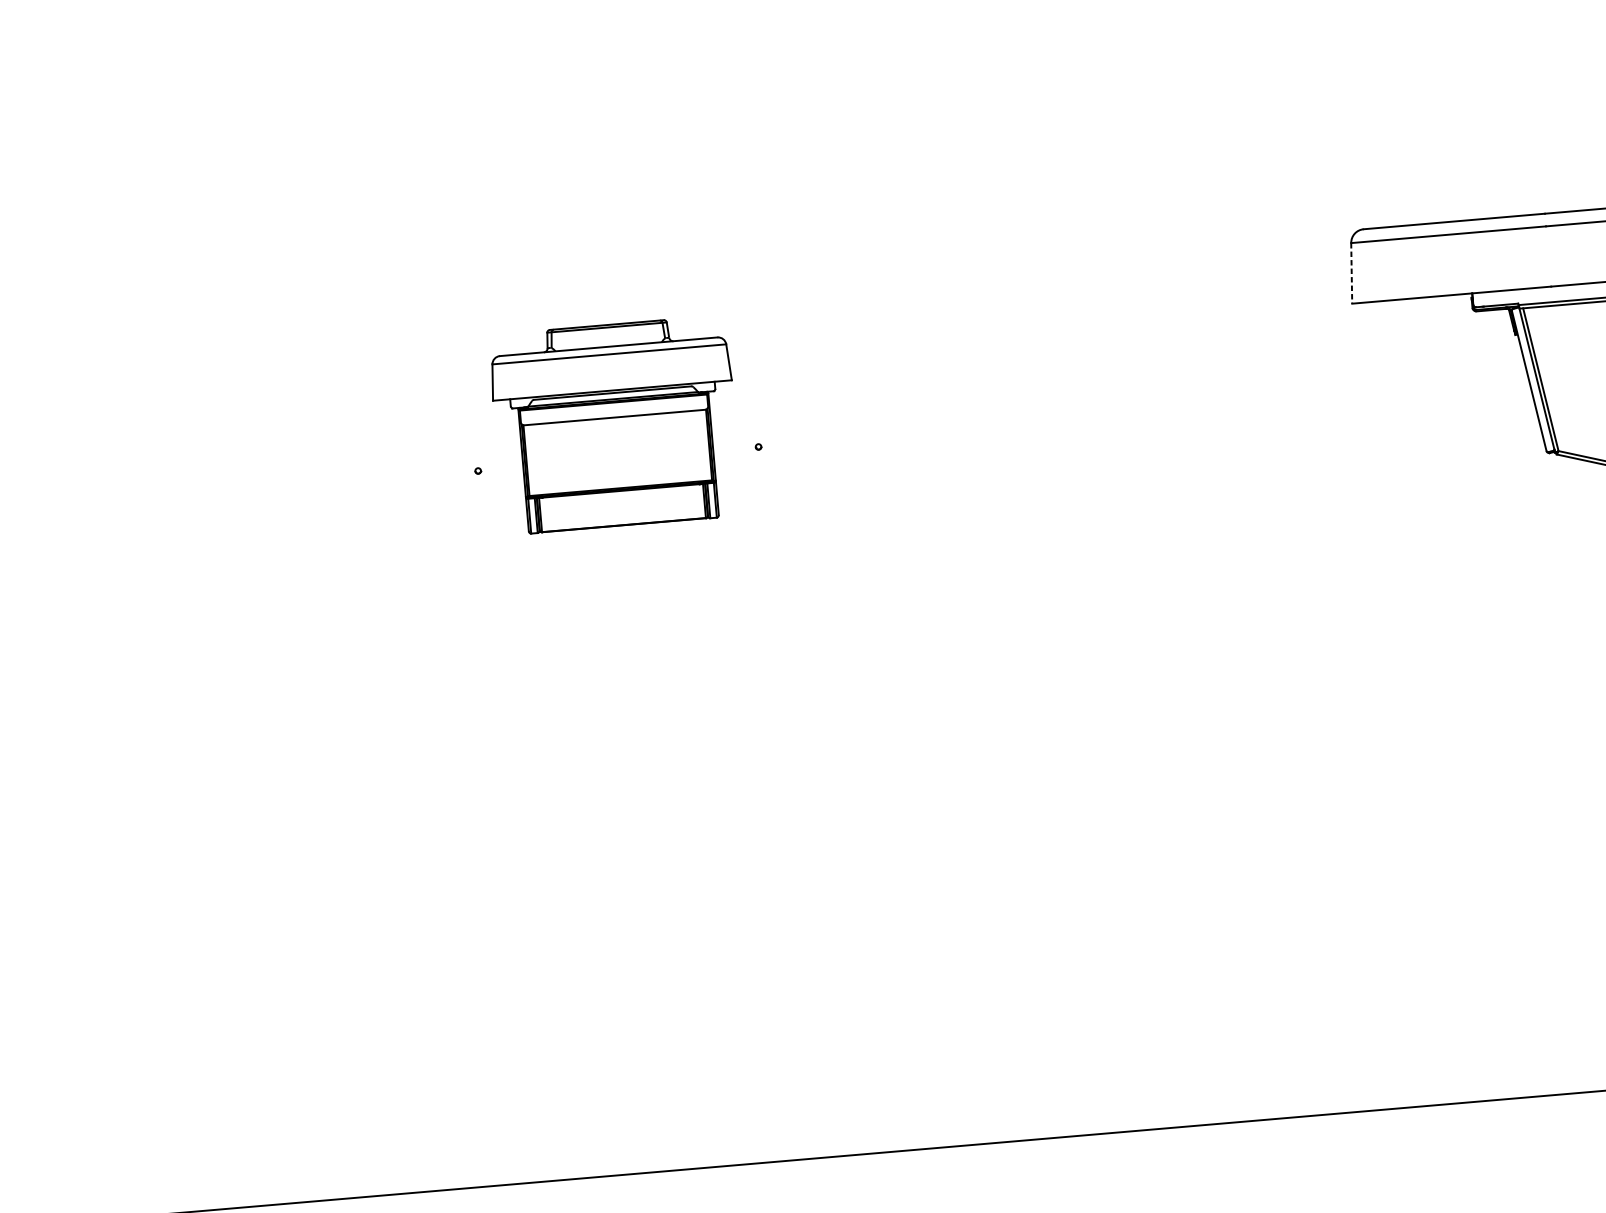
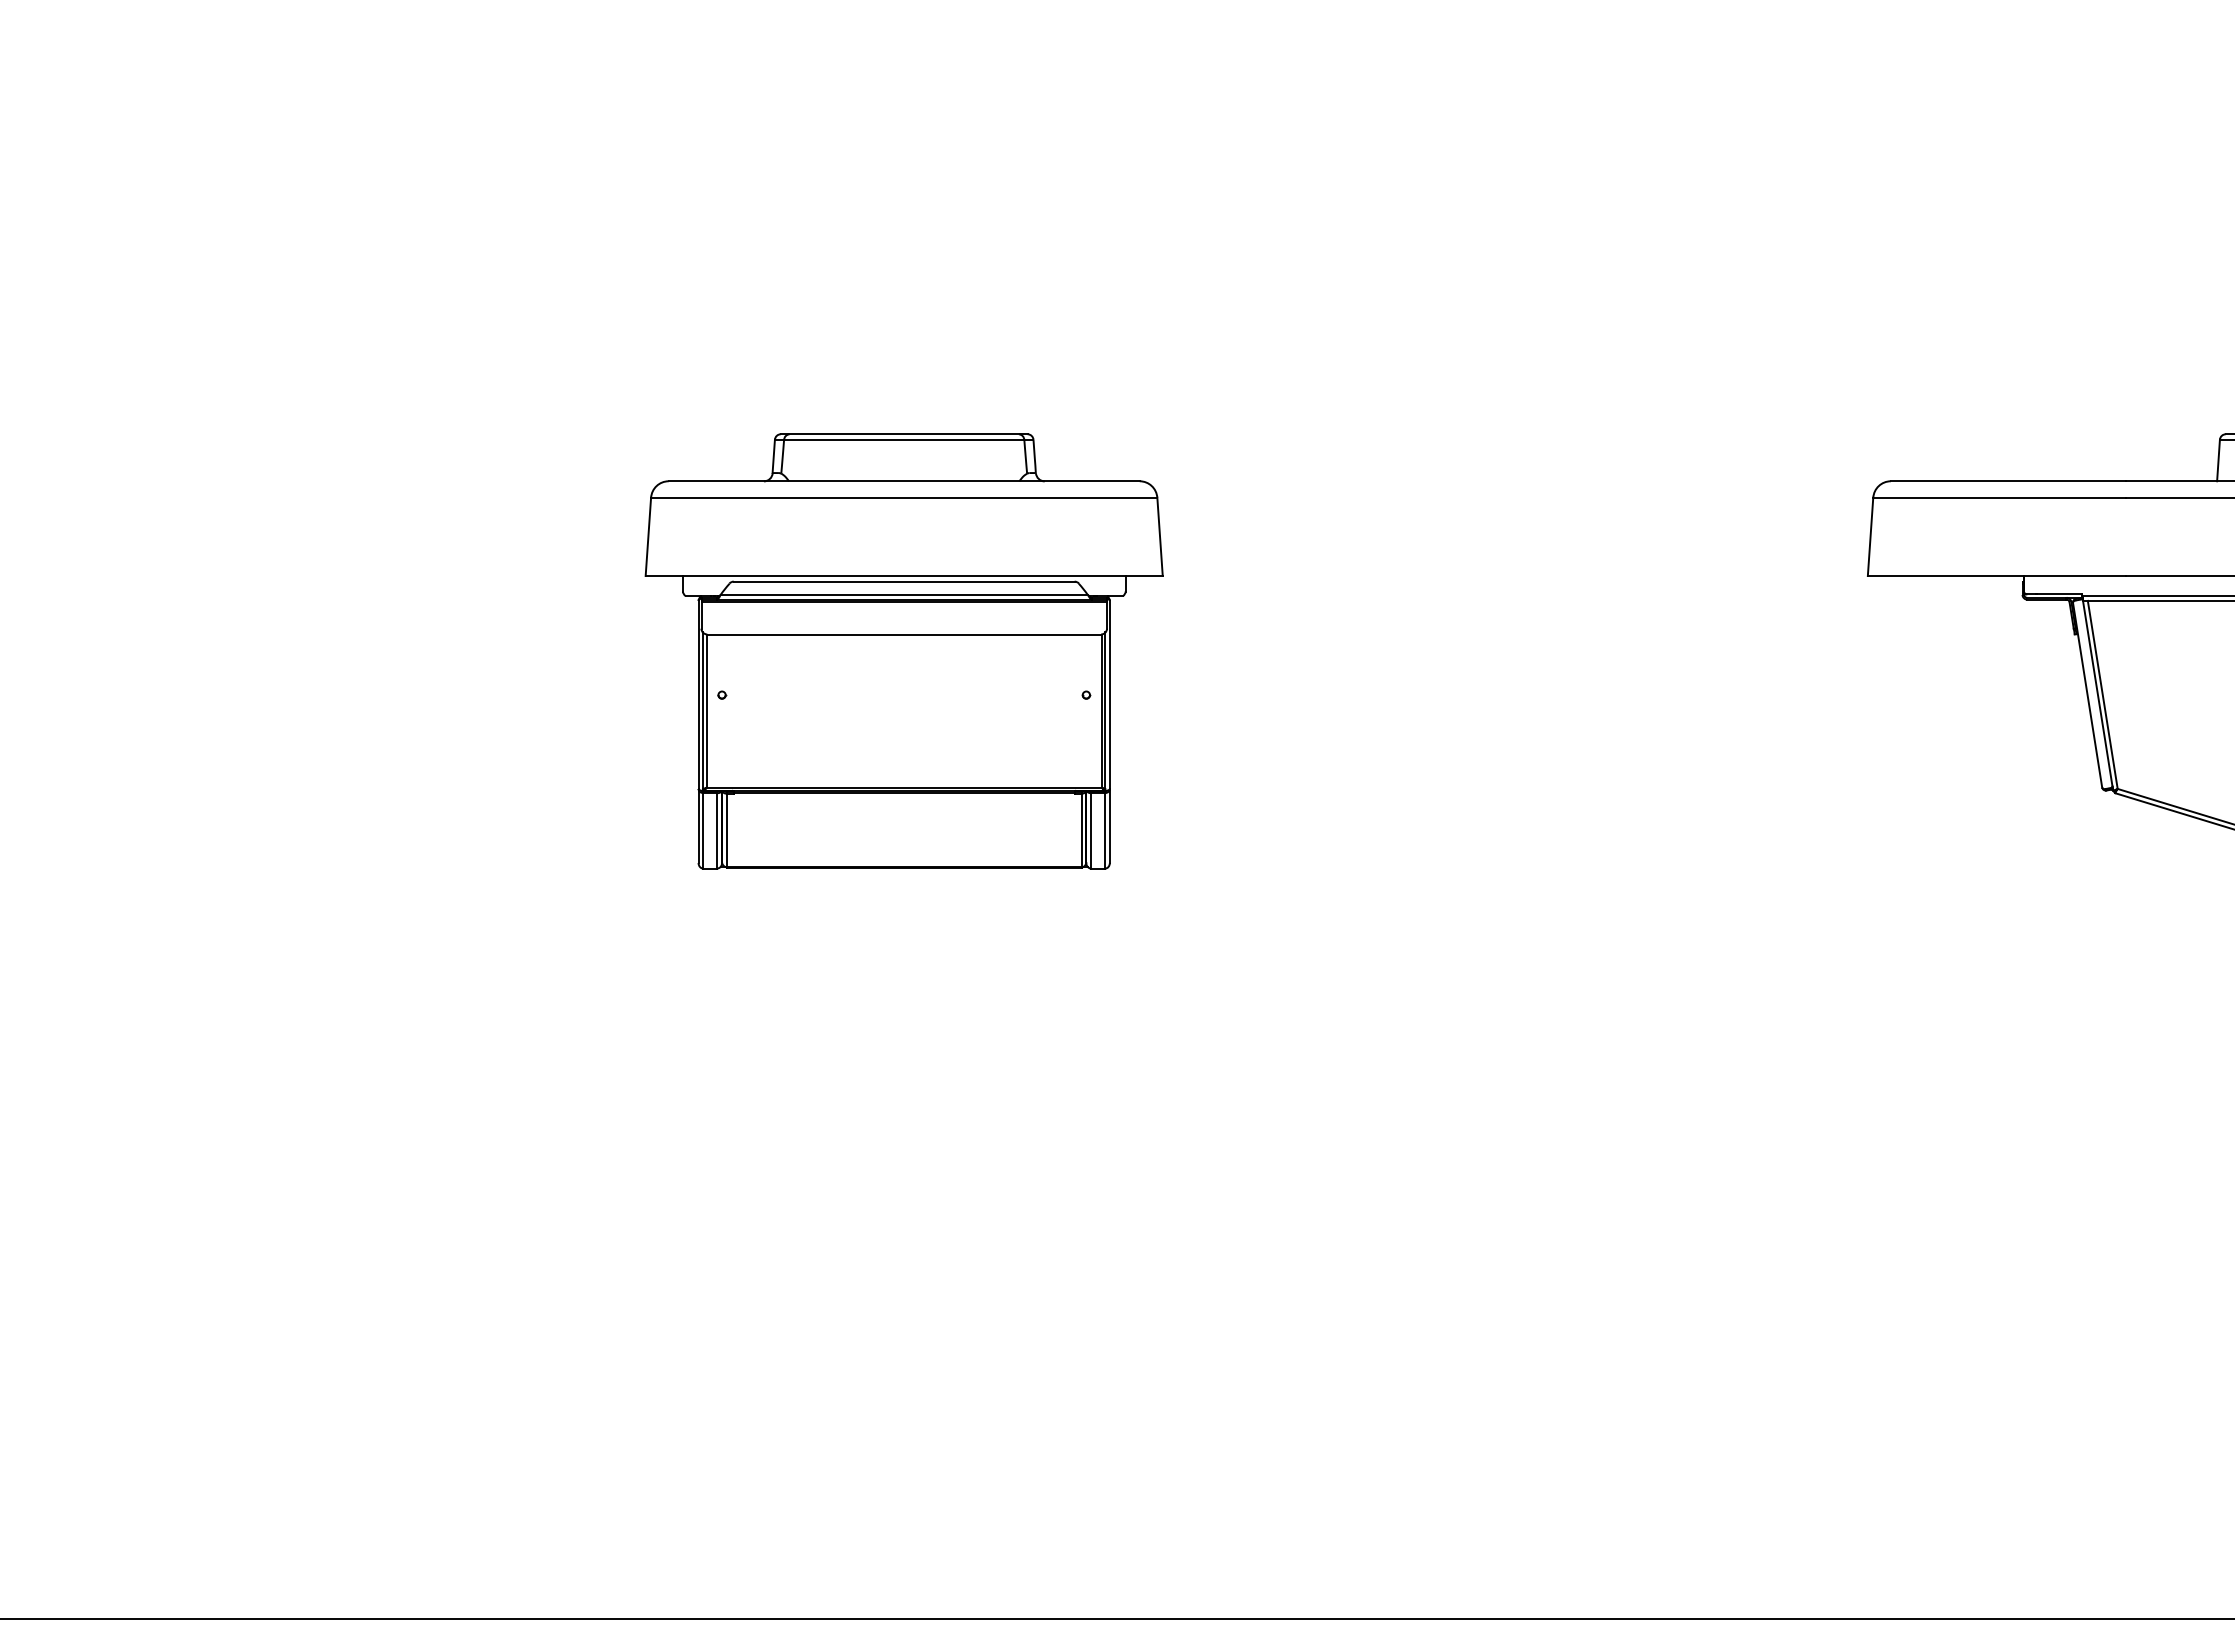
line: (1351, 273) -> (1870, 537), dashed -> solid
part: (614, 425) -> (903, 651), size x1.67

